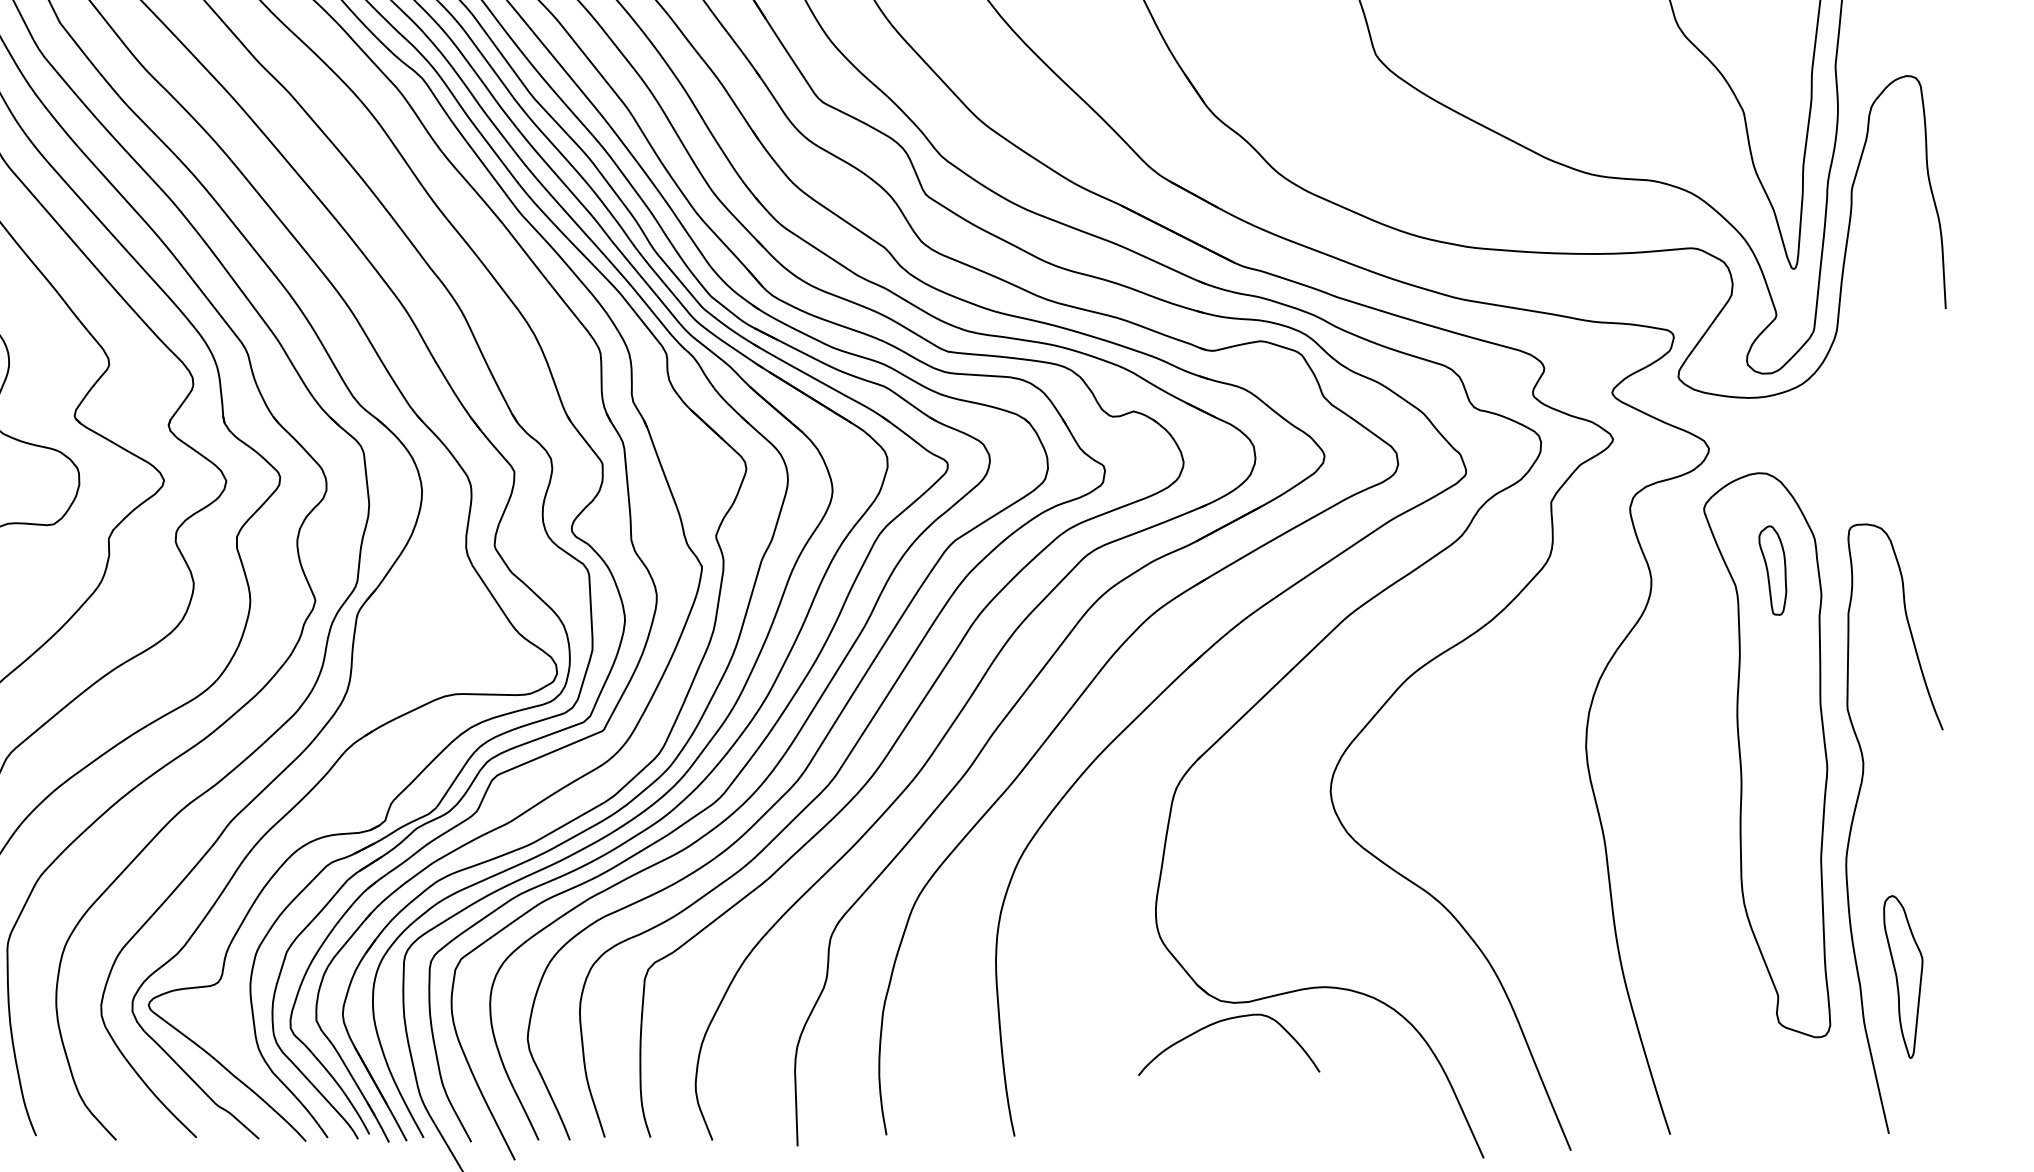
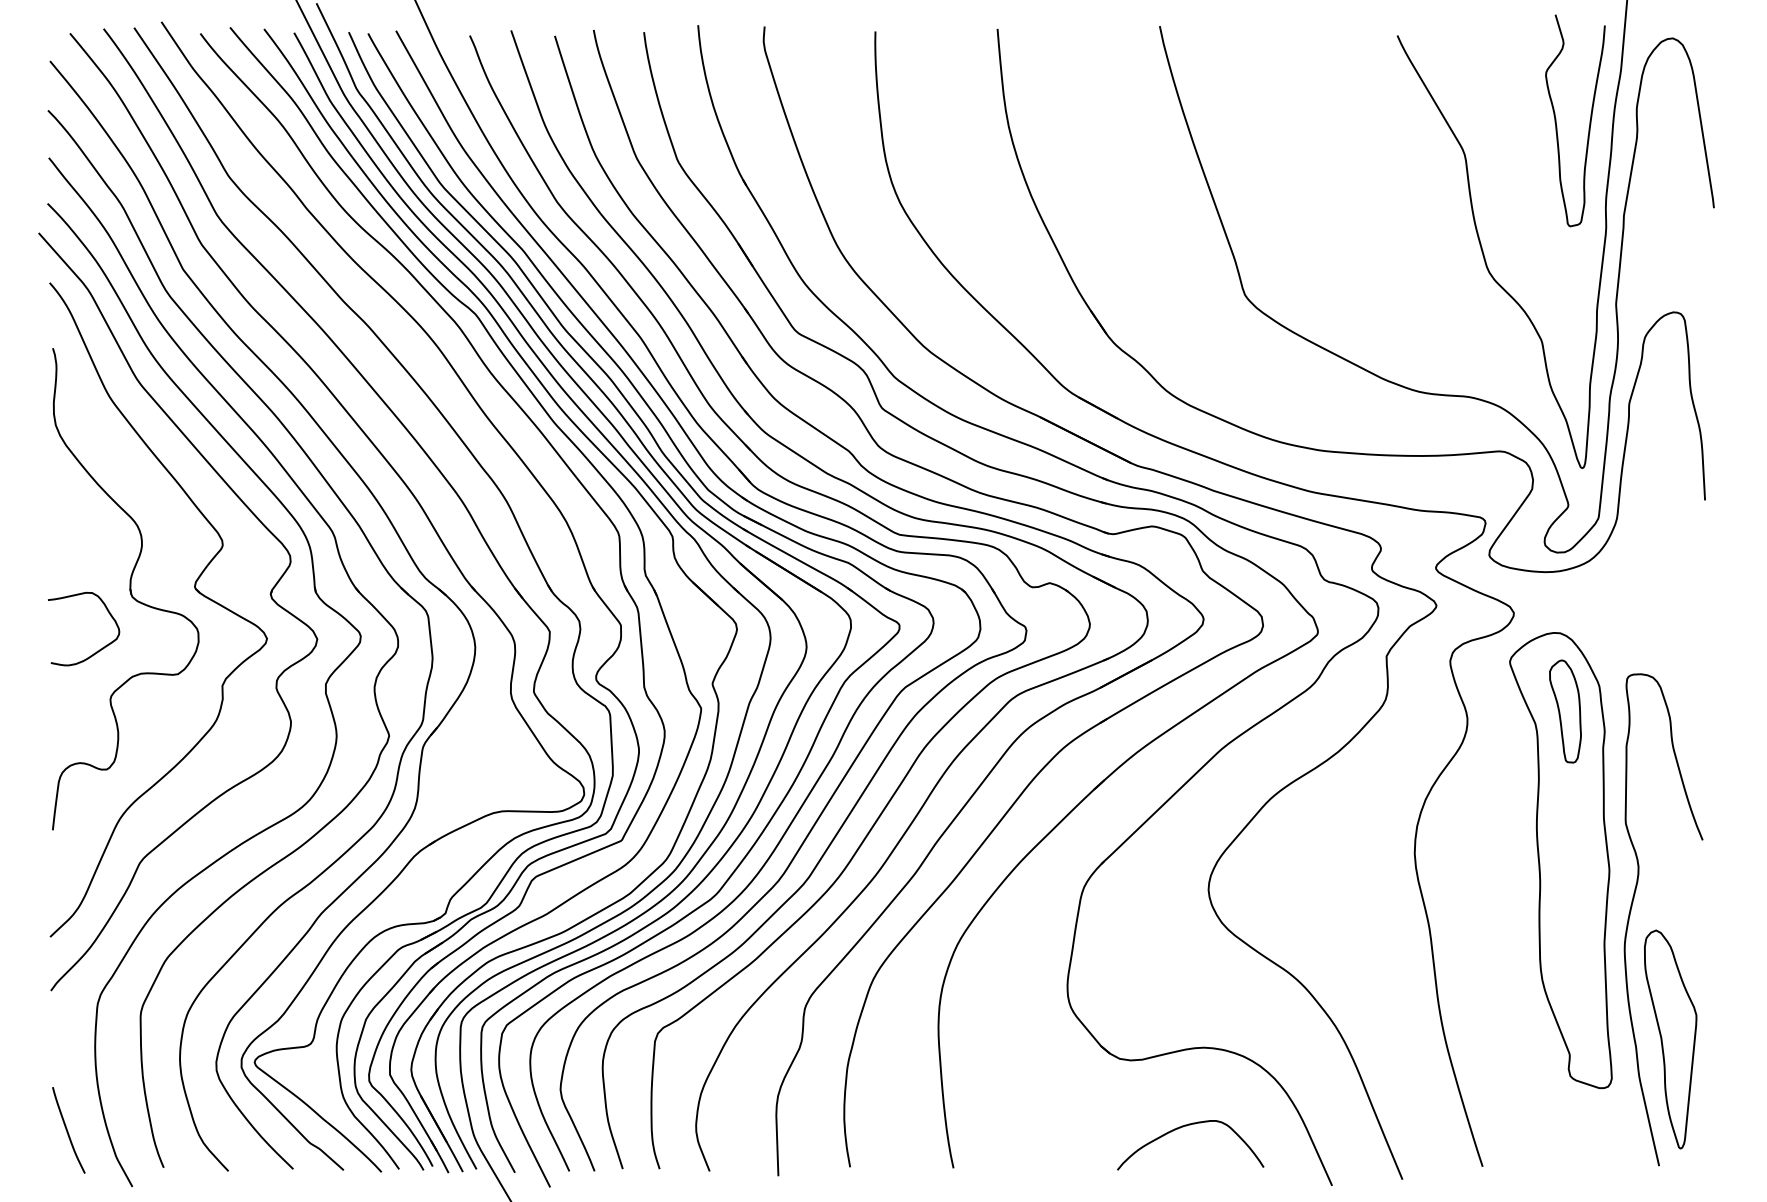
part: (1772, 570) -> (1565, 711), size x1.43
part: (1902, 976) -> (1670, 1039), size x1.67
curve: (1220, 1022) -> (1183, 1127), moved

